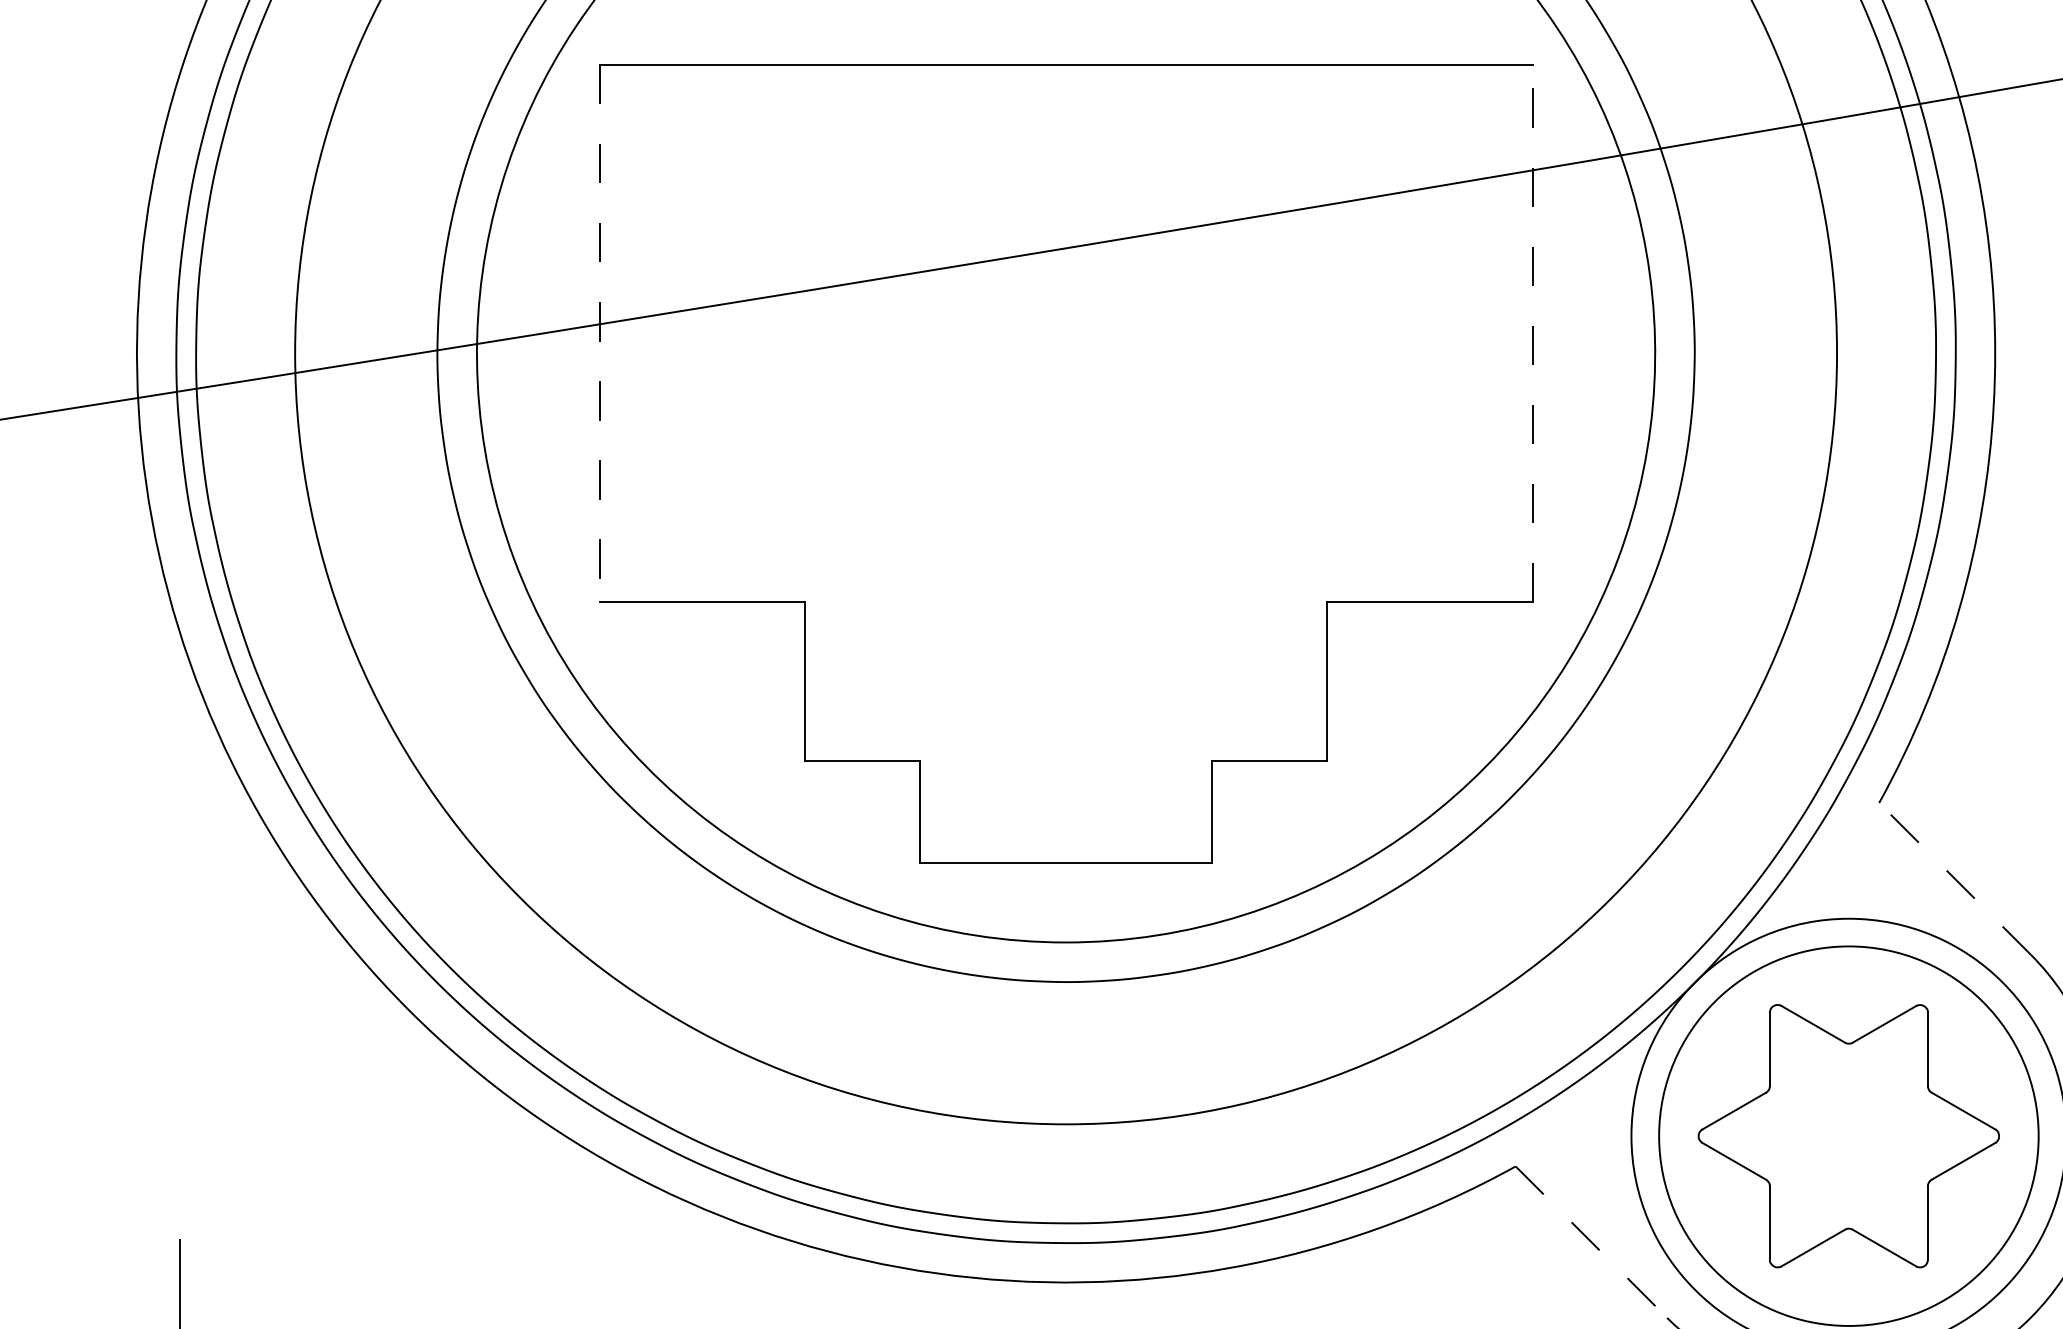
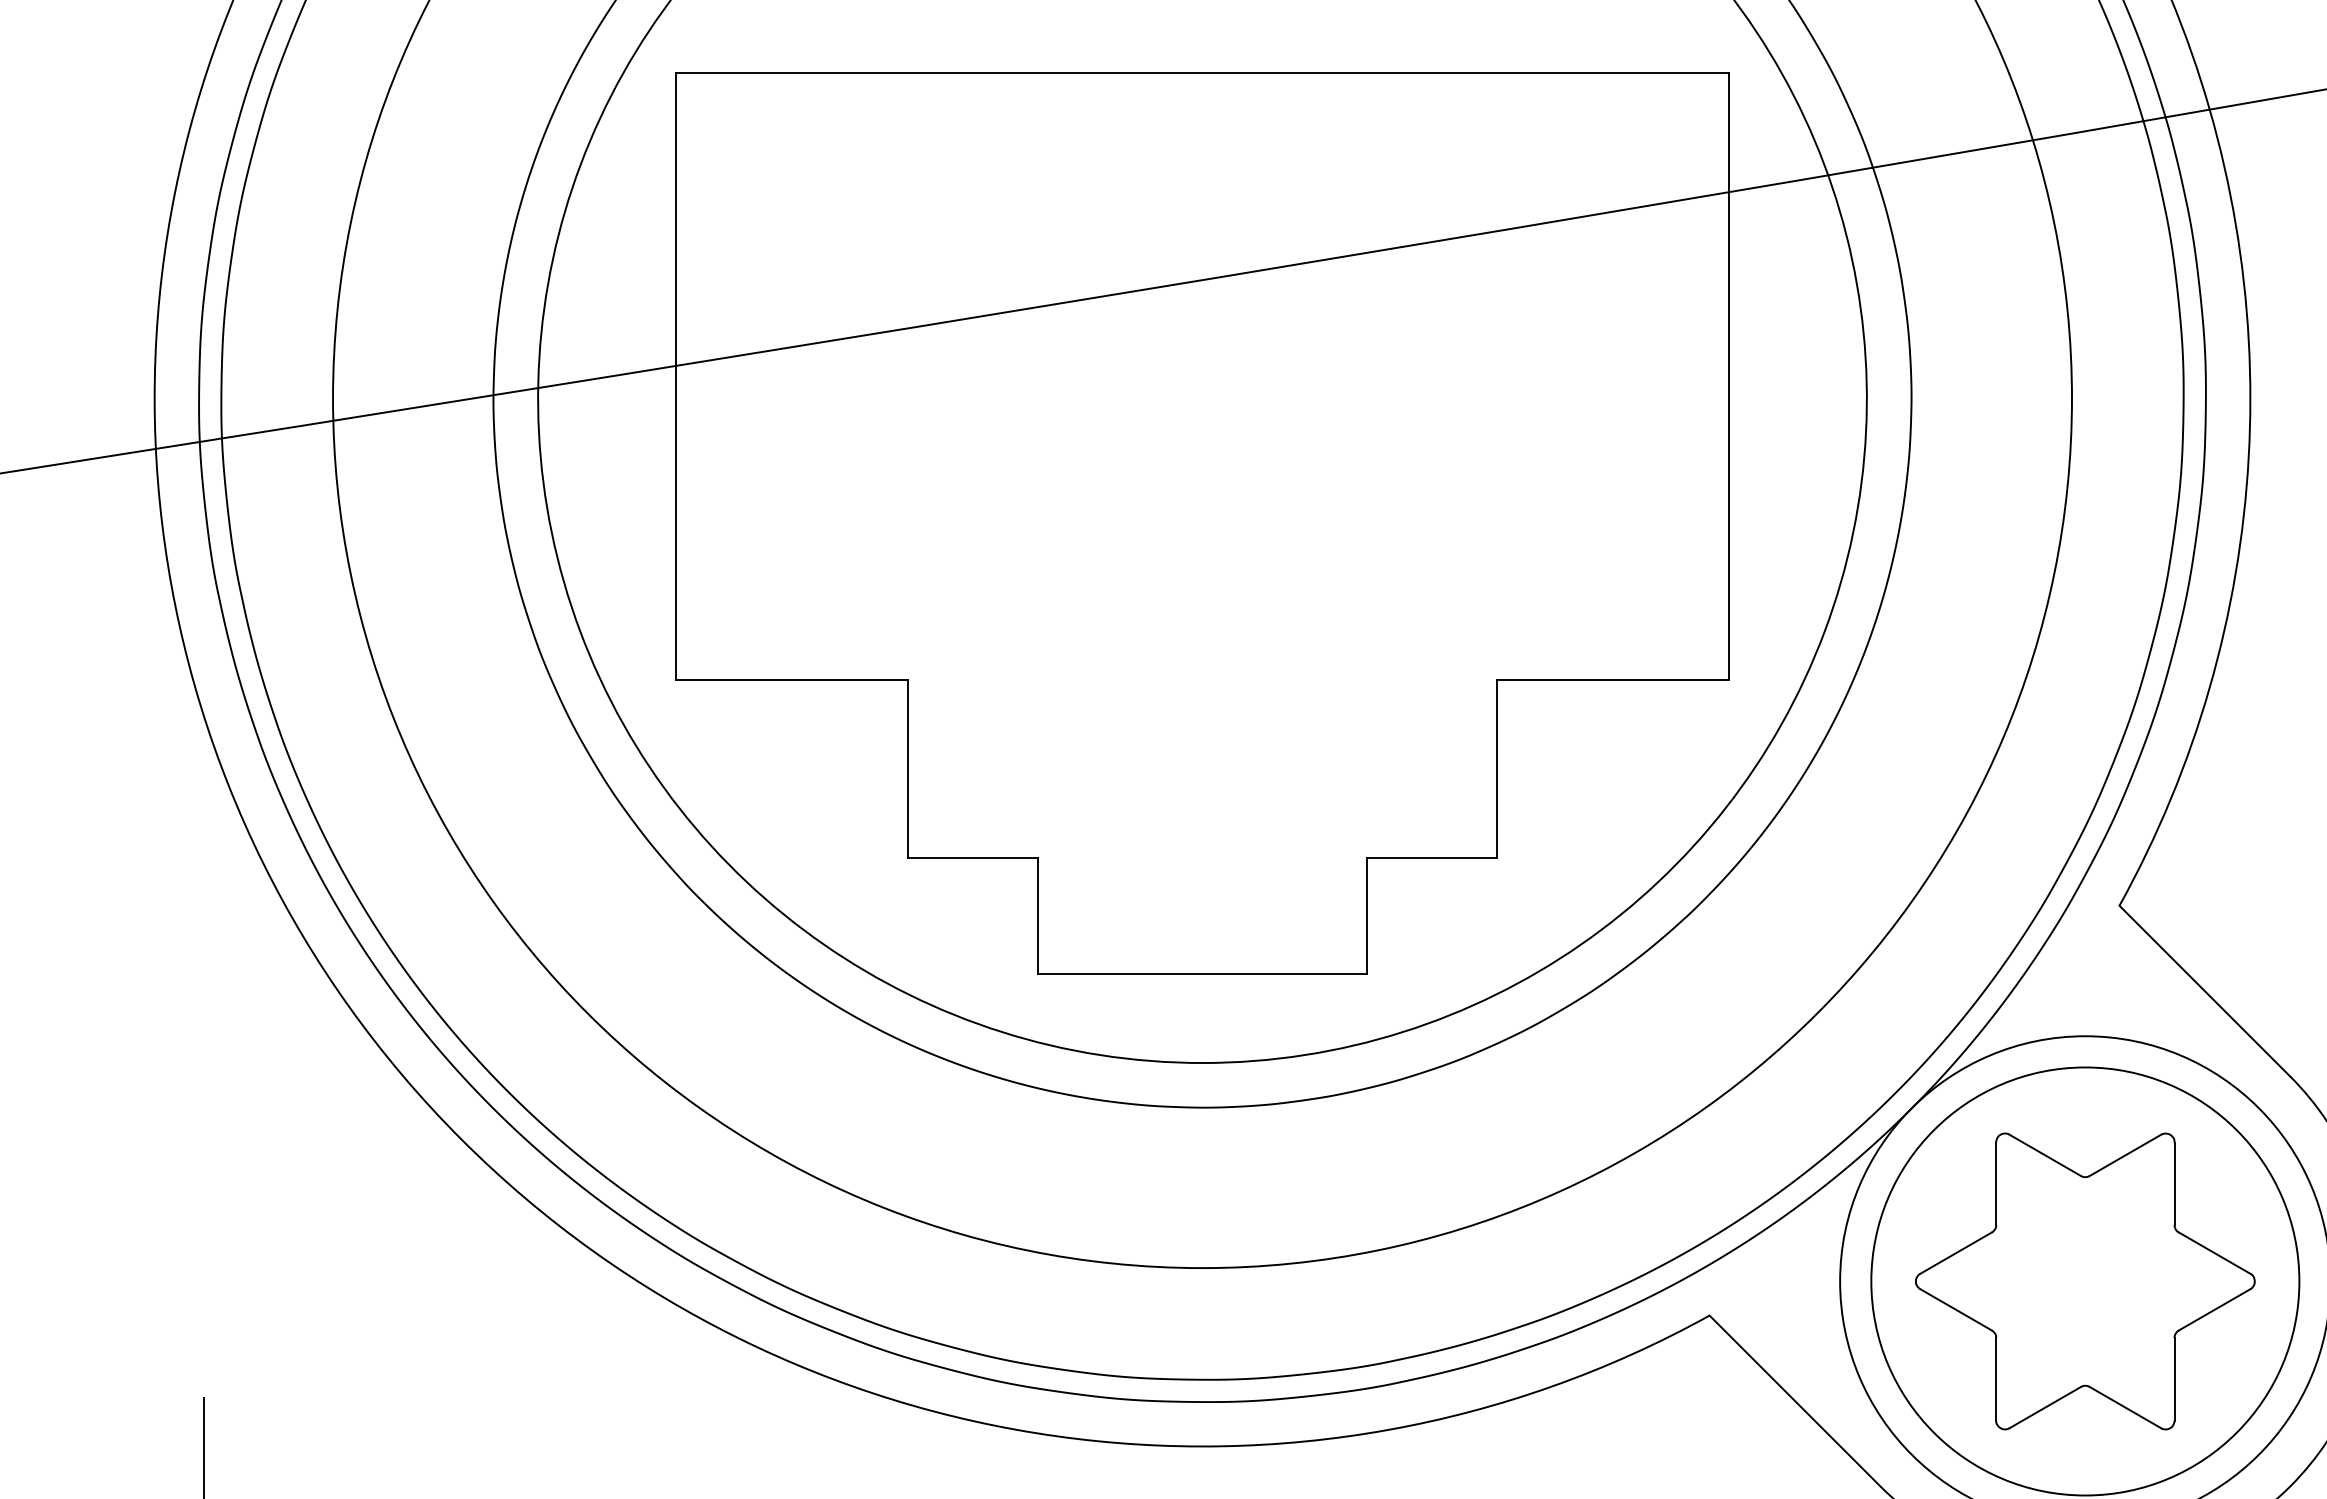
line: (599, 333) -> (676, 376), dashed -> solid
line: (1532, 333) -> (1728, 376), dashed -> solid
line: (1954, 878) -> (2204, 990), dashed -> solid
line: (1591, 1242) -> (1795, 1401), dashed -> solid

